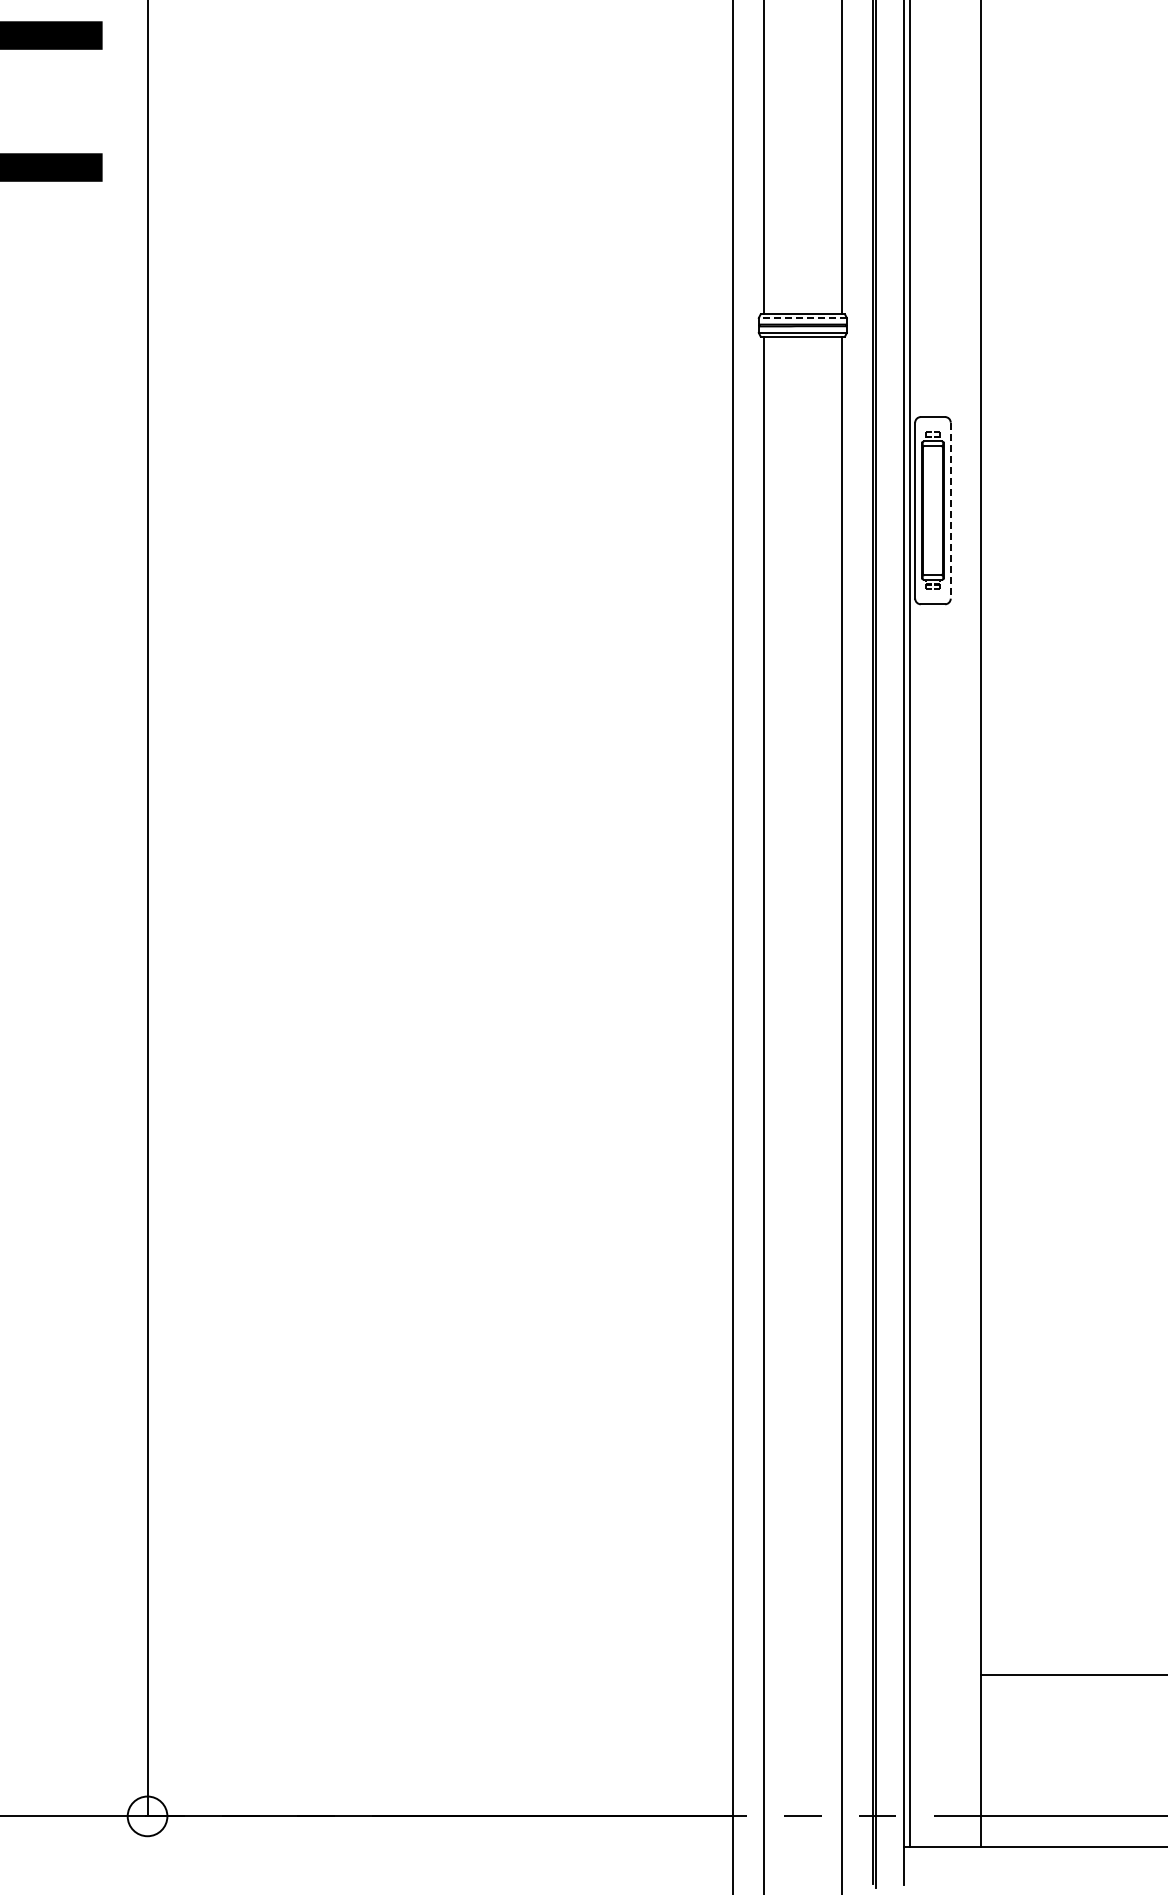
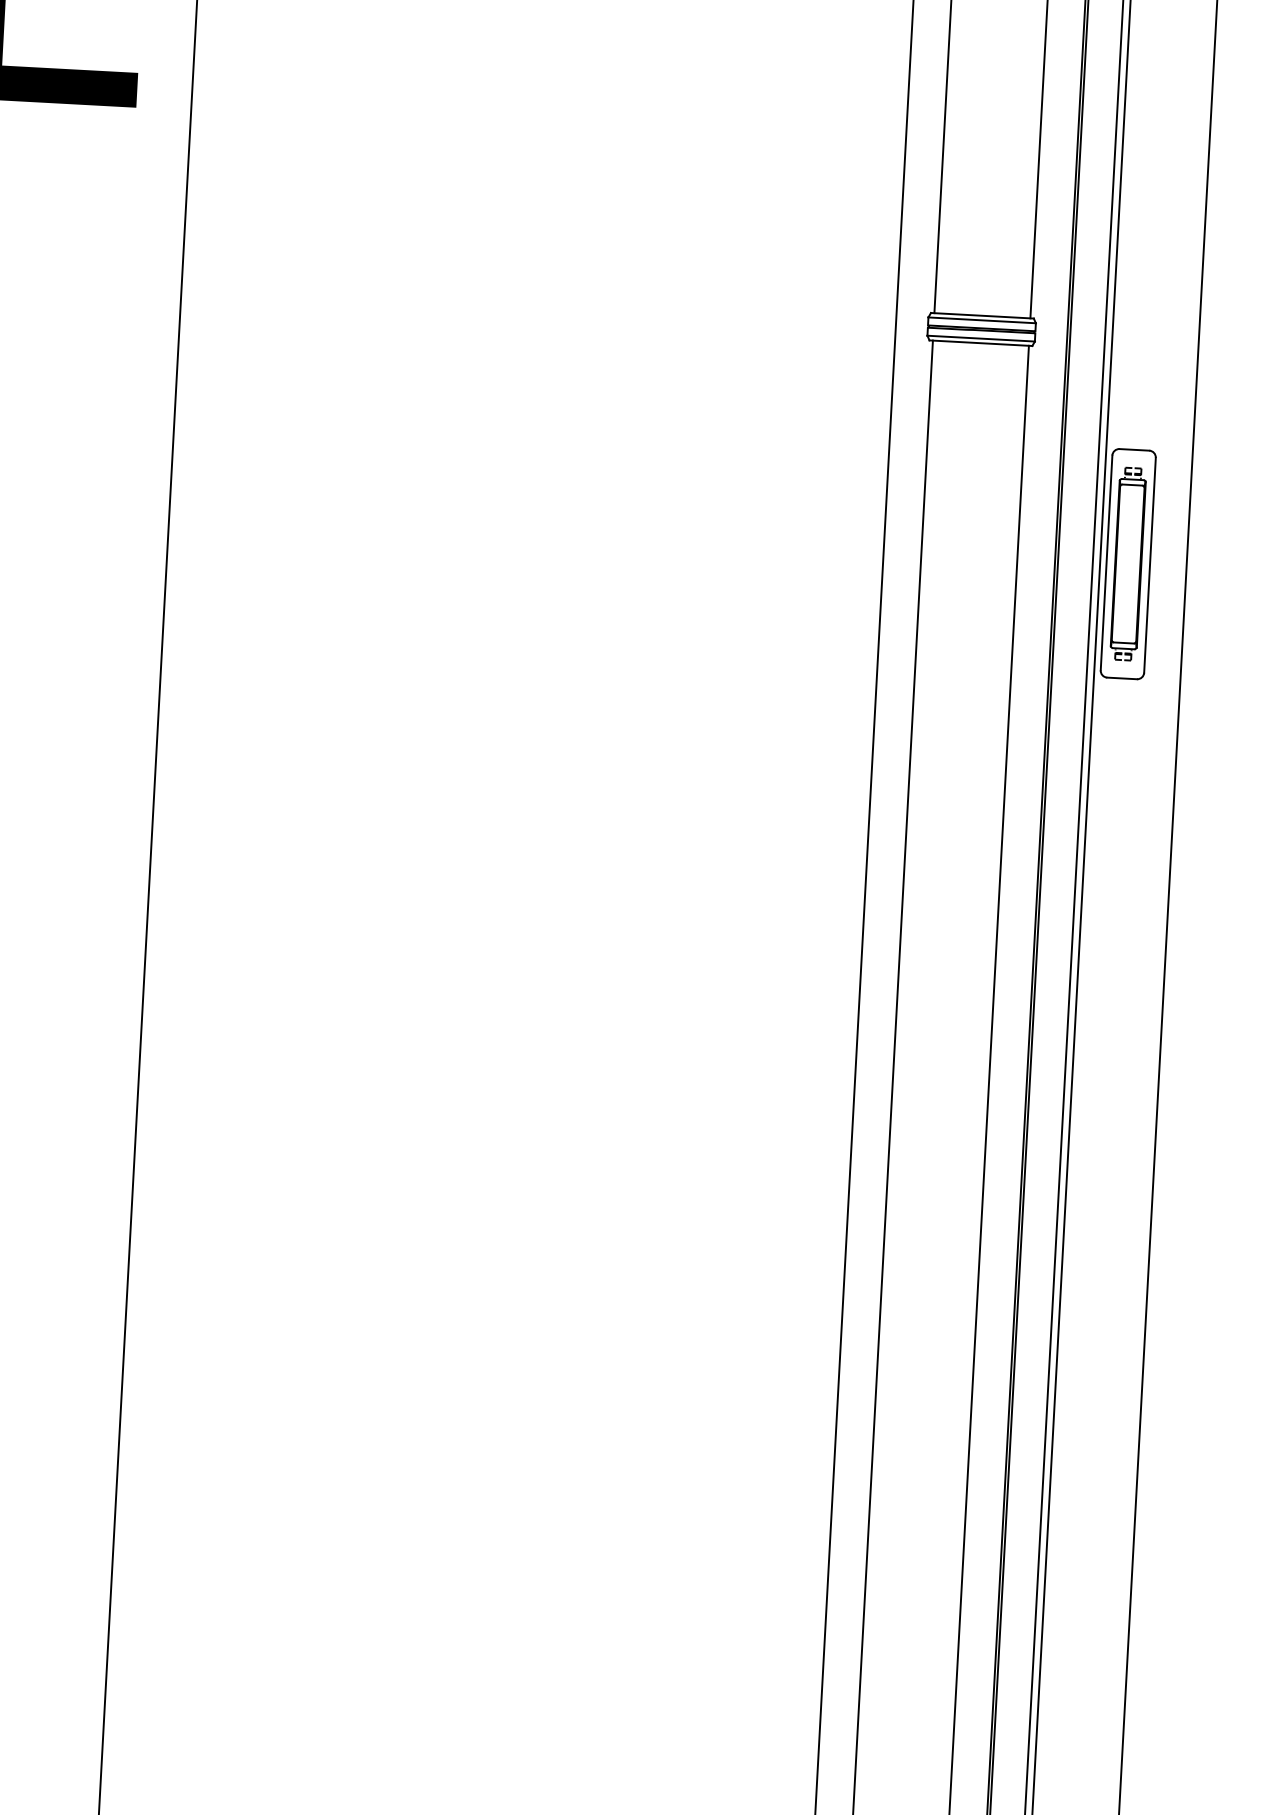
line: (802, 318) -> (981, 320), dashed -> solid
line: (950, 510) -> (1149, 565), dashed -> solid

